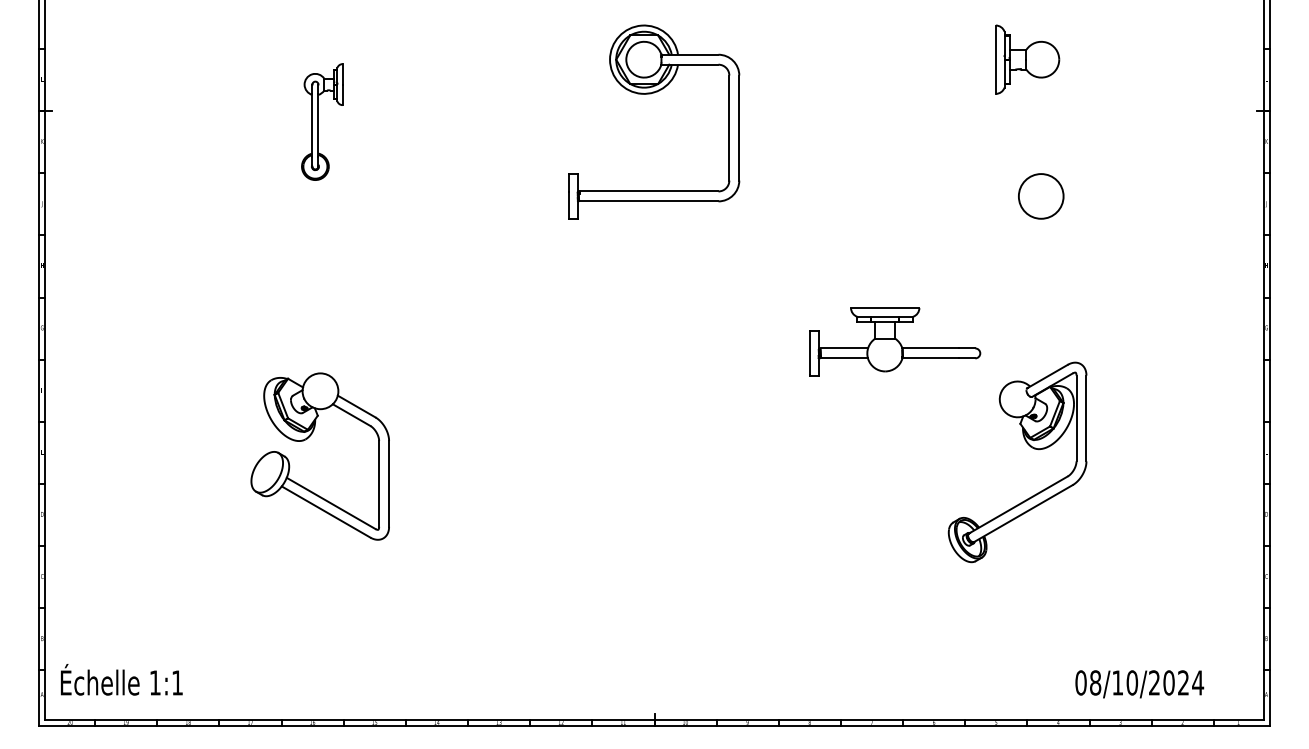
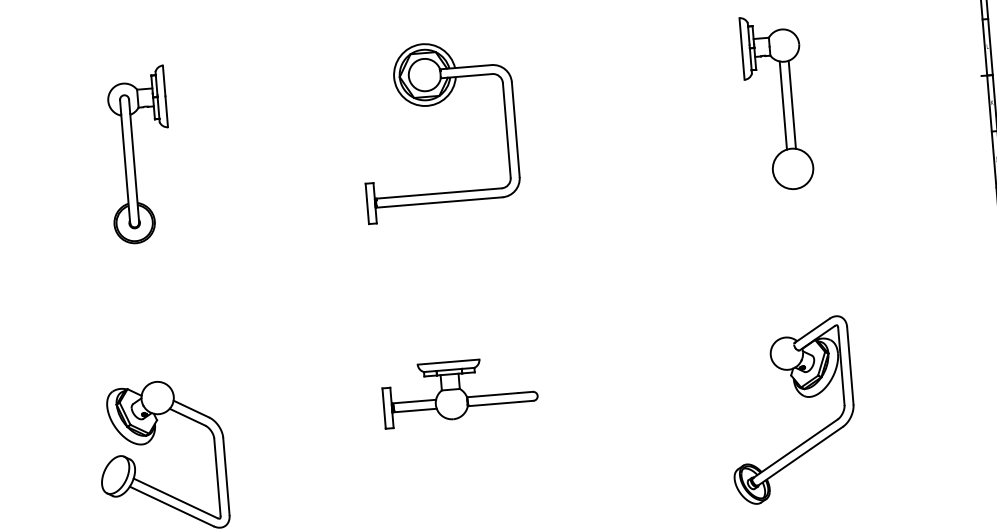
part: (321, 121) -> (138, 154), size x1.67
line: (1036, 125) -> (783, 105), added
line: (1046, 125) -> (792, 104), added
part: (895, 341) -> (460, 391), moved

